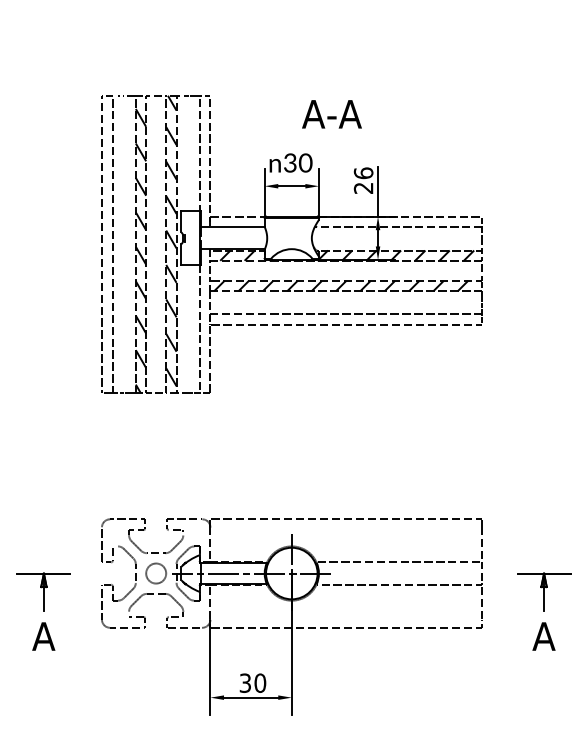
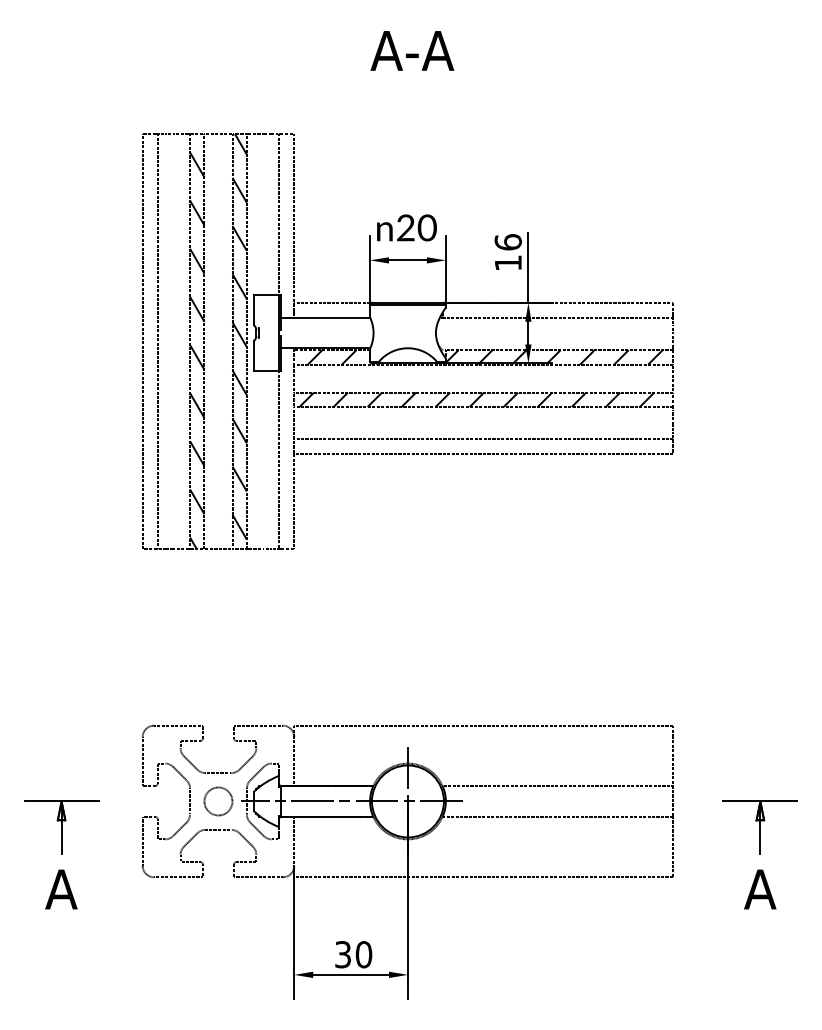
text: (331, 114) -> (411, 51), moved
text: (290, 165) -> (406, 231), 30 -> 20
text: (363, 188) -> (508, 263), 26 -> 16

